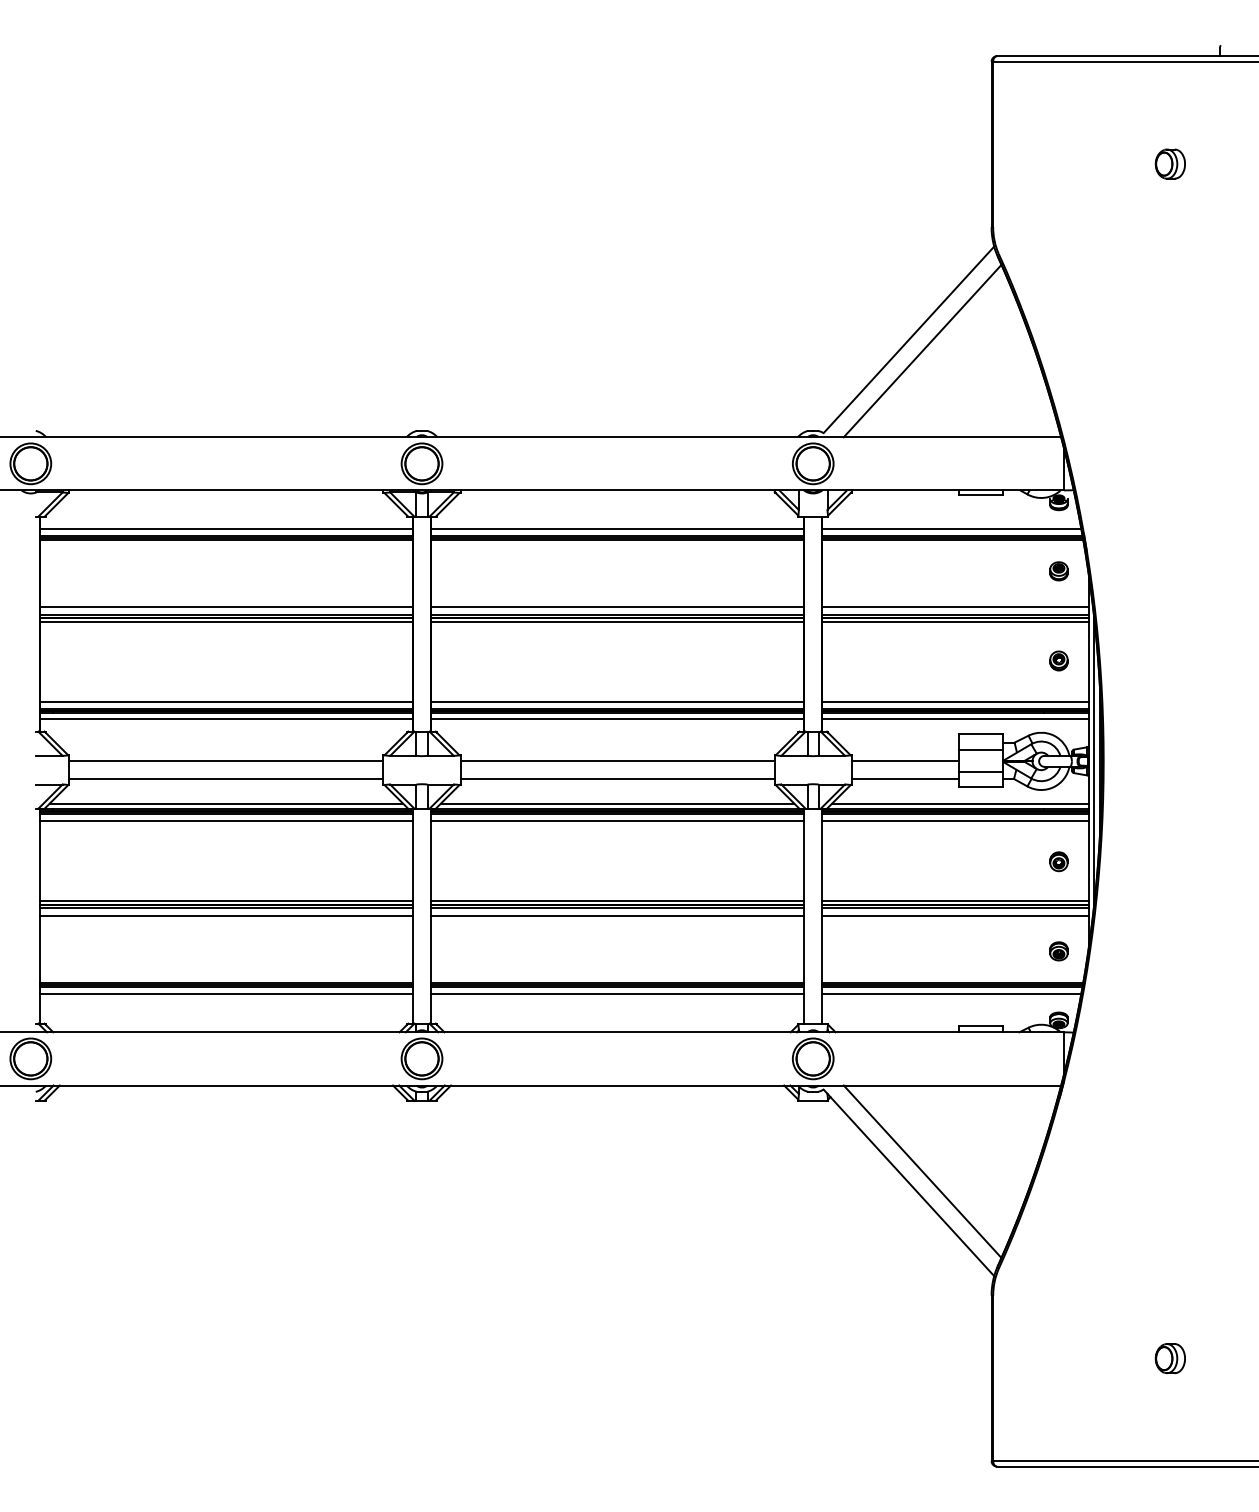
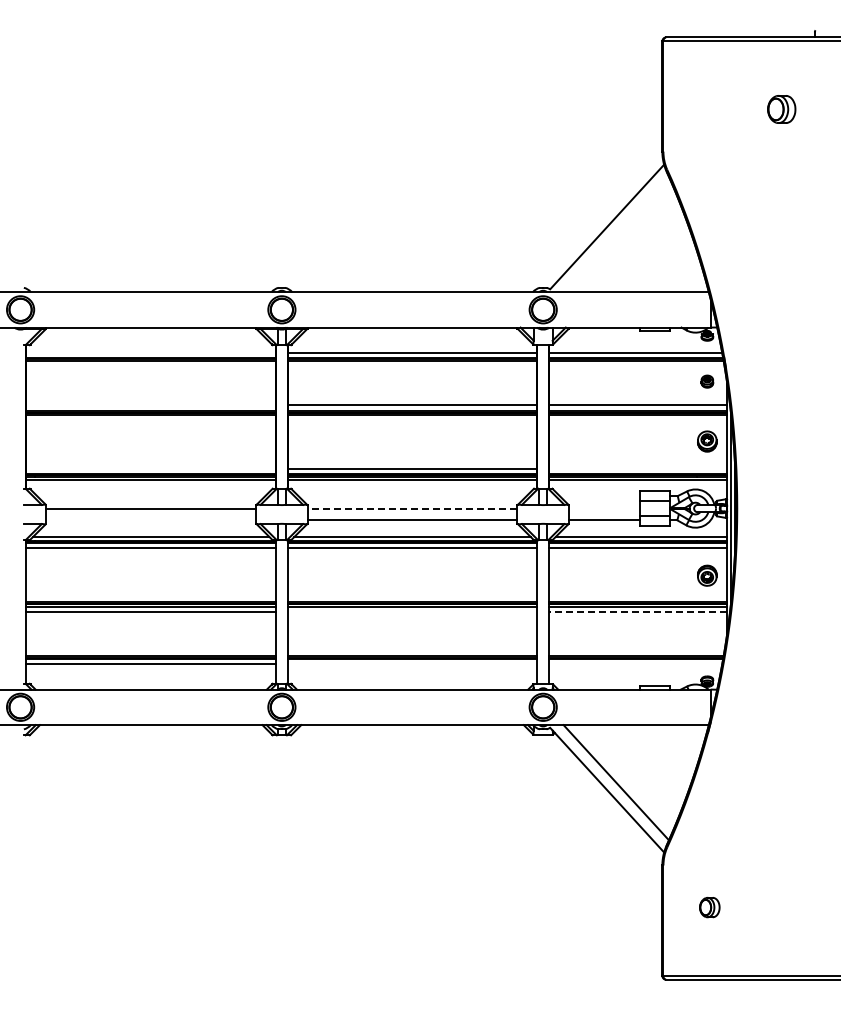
part: (1169, 163) -> (781, 109), size x1.4
line: (922, 351) -> (616, 234), removed
line: (226, 529) -> (151, 353), removed
line: (226, 607) -> (151, 405), removed
part: (1059, 660) -> (707, 441), size x1.6
line: (226, 702) -> (151, 469), removed
line: (955, 702) -> (638, 469), removed
line: (617, 761) -> (412, 508), solid -> dashed
line: (904, 761) -> (604, 508), removed
line: (226, 779) -> (151, 520), removed
part: (1059, 861) -> (707, 575), size x1.6
line: (617, 915) -> (412, 611), removed
line: (954, 915) -> (637, 611), solid -> dashed
part: (1059, 951) -> (707, 635), removed
line: (617, 994) -> (412, 664), removed
line: (951, 994) -> (635, 664), removed
part: (1169, 1358) -> (709, 907), moved

